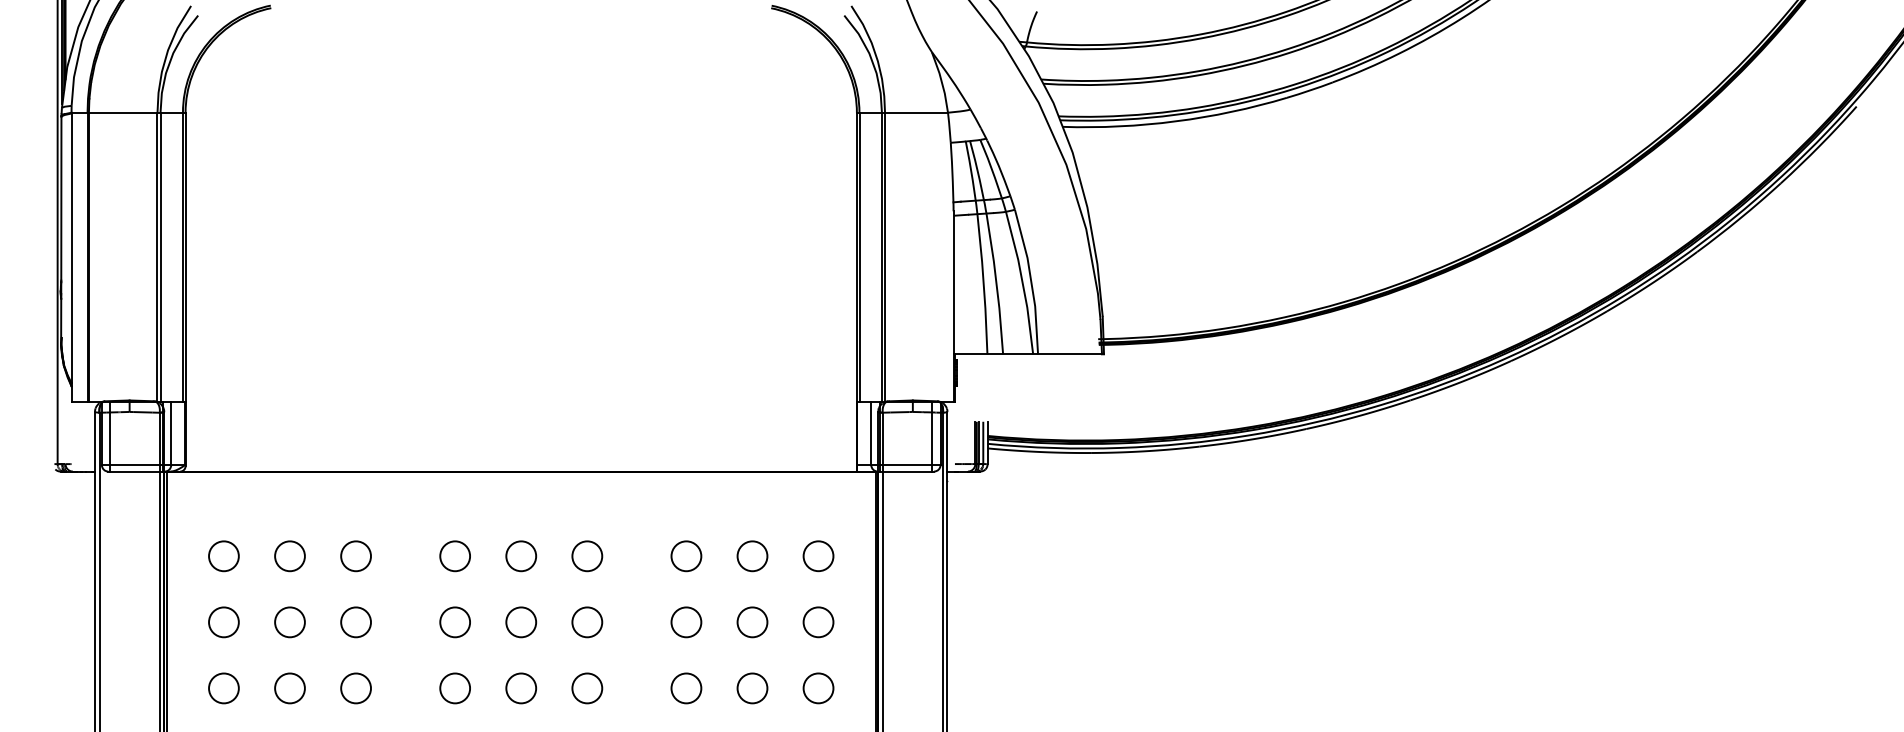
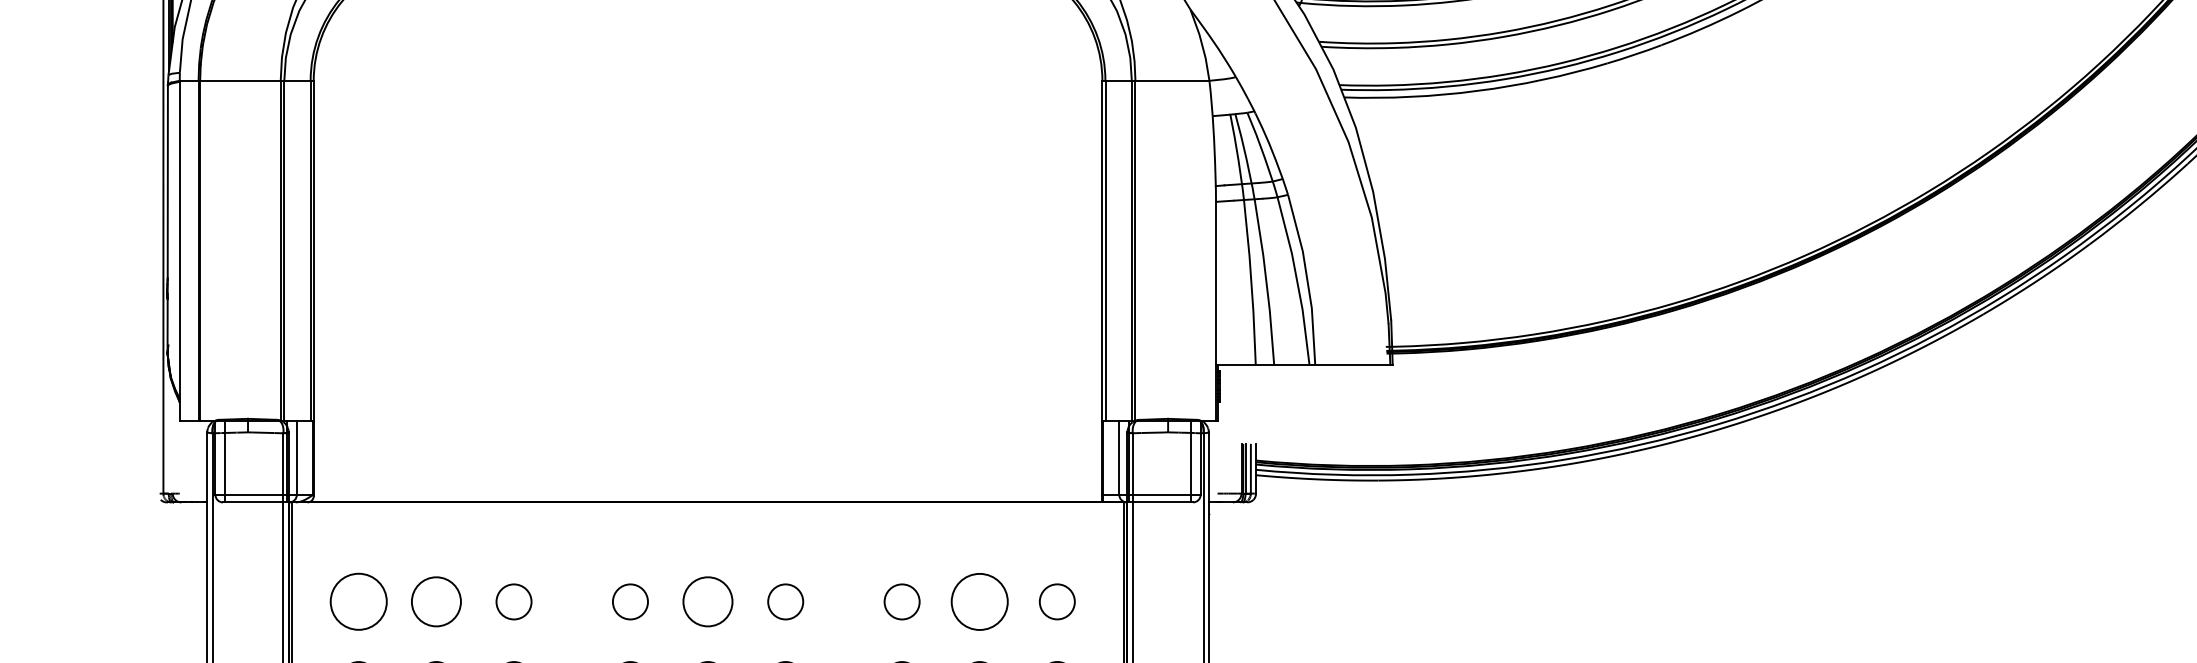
circle: (223, 556) -> (358, 602), size x1.6
circle: (289, 556) -> (435, 602), size x1.4
circle: (521, 556) -> (708, 602), size x1.4
circle: (752, 556) -> (979, 602), size x1.6

